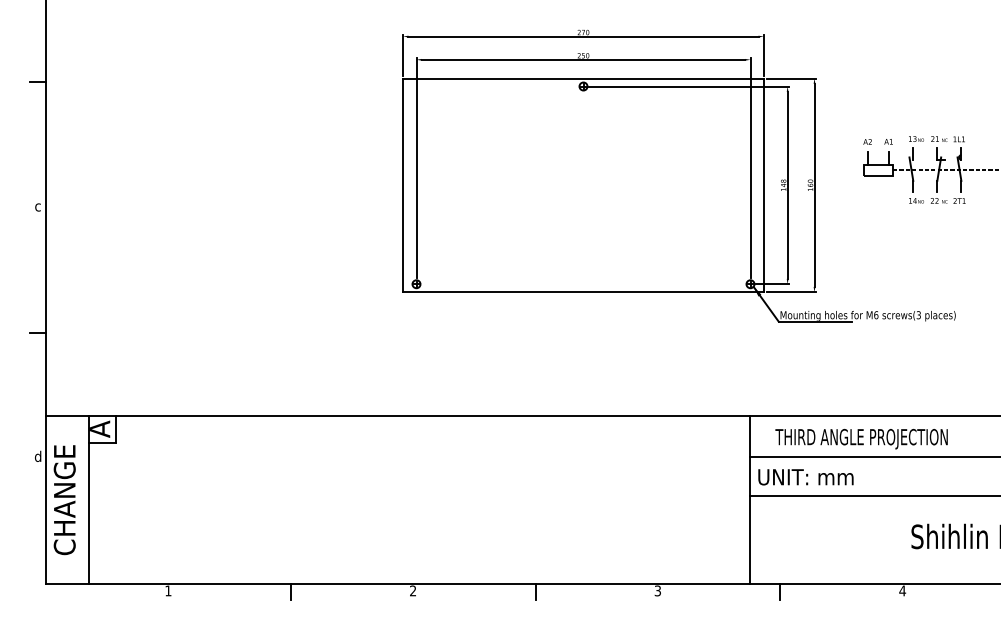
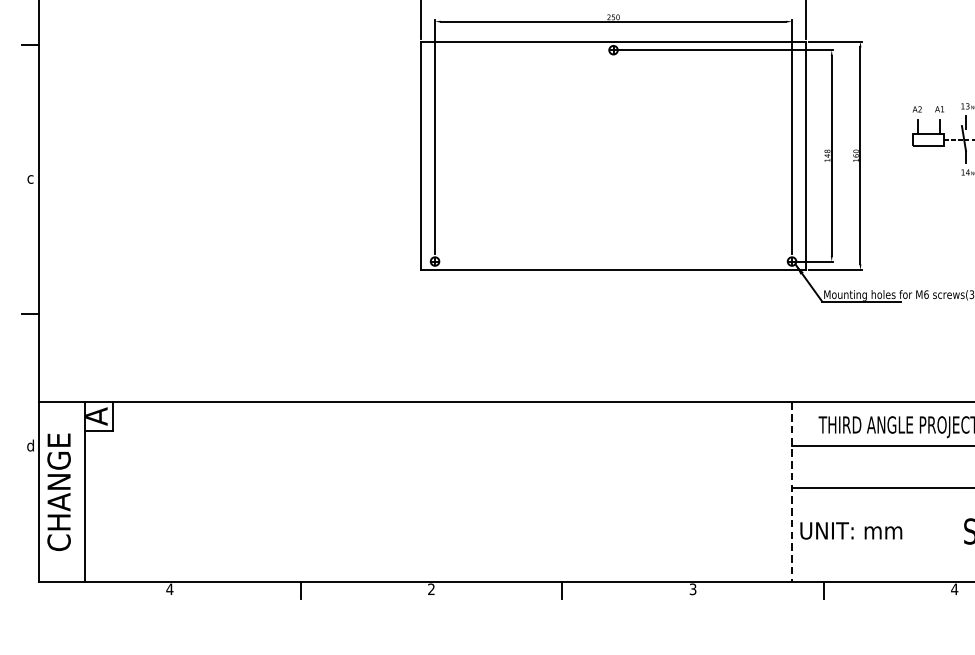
text: (805, 477) -> (850, 531), moved
line: (750, 500) -> (792, 492), solid -> dashed
text: (168, 590) -> (169, 588), 1 -> 4

